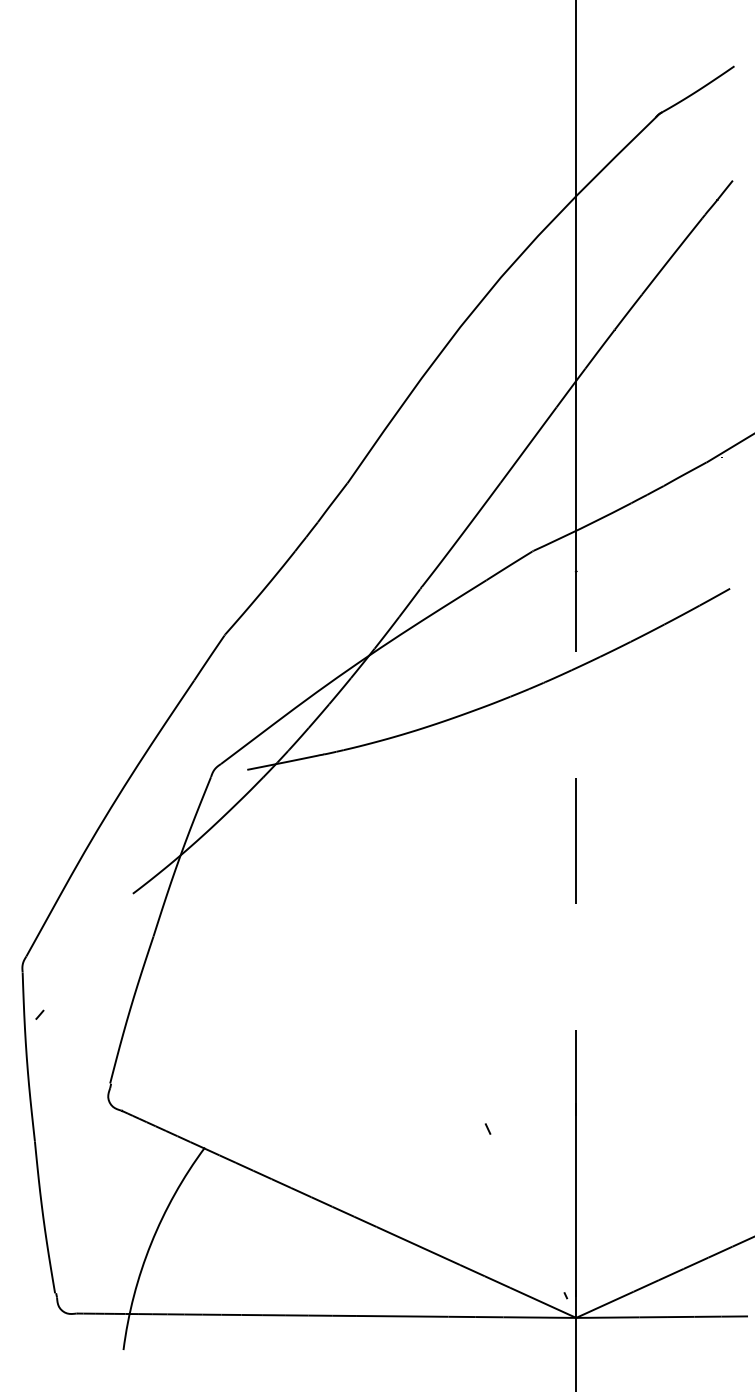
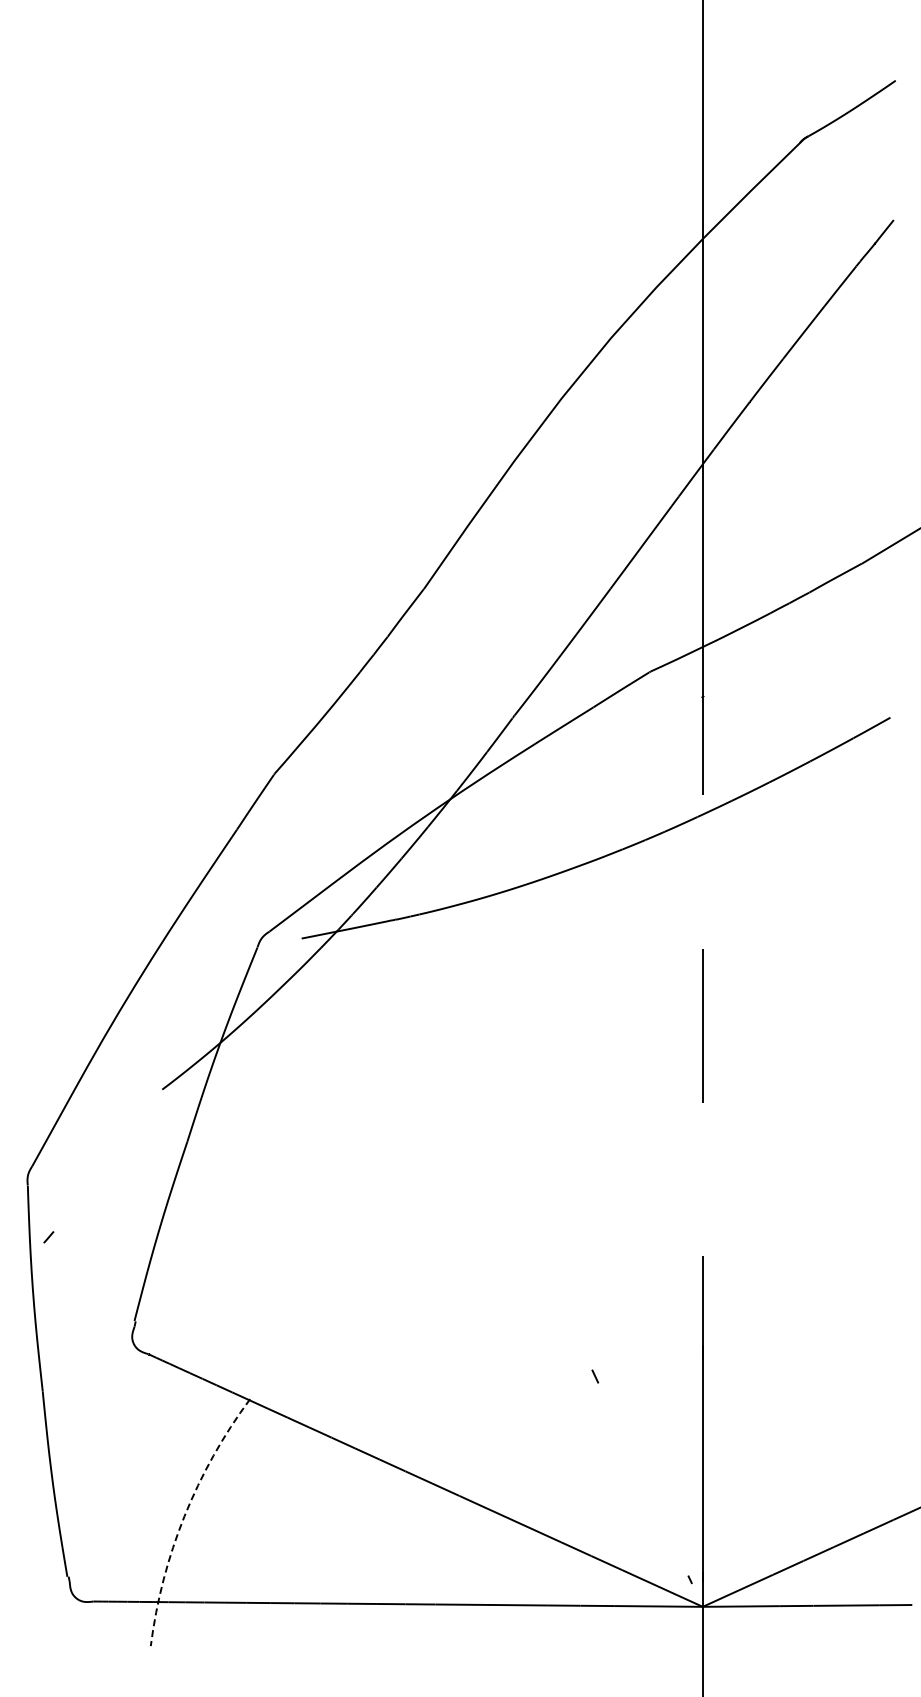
arc: (151, 1243) -> (184, 1516), solid -> dashed

